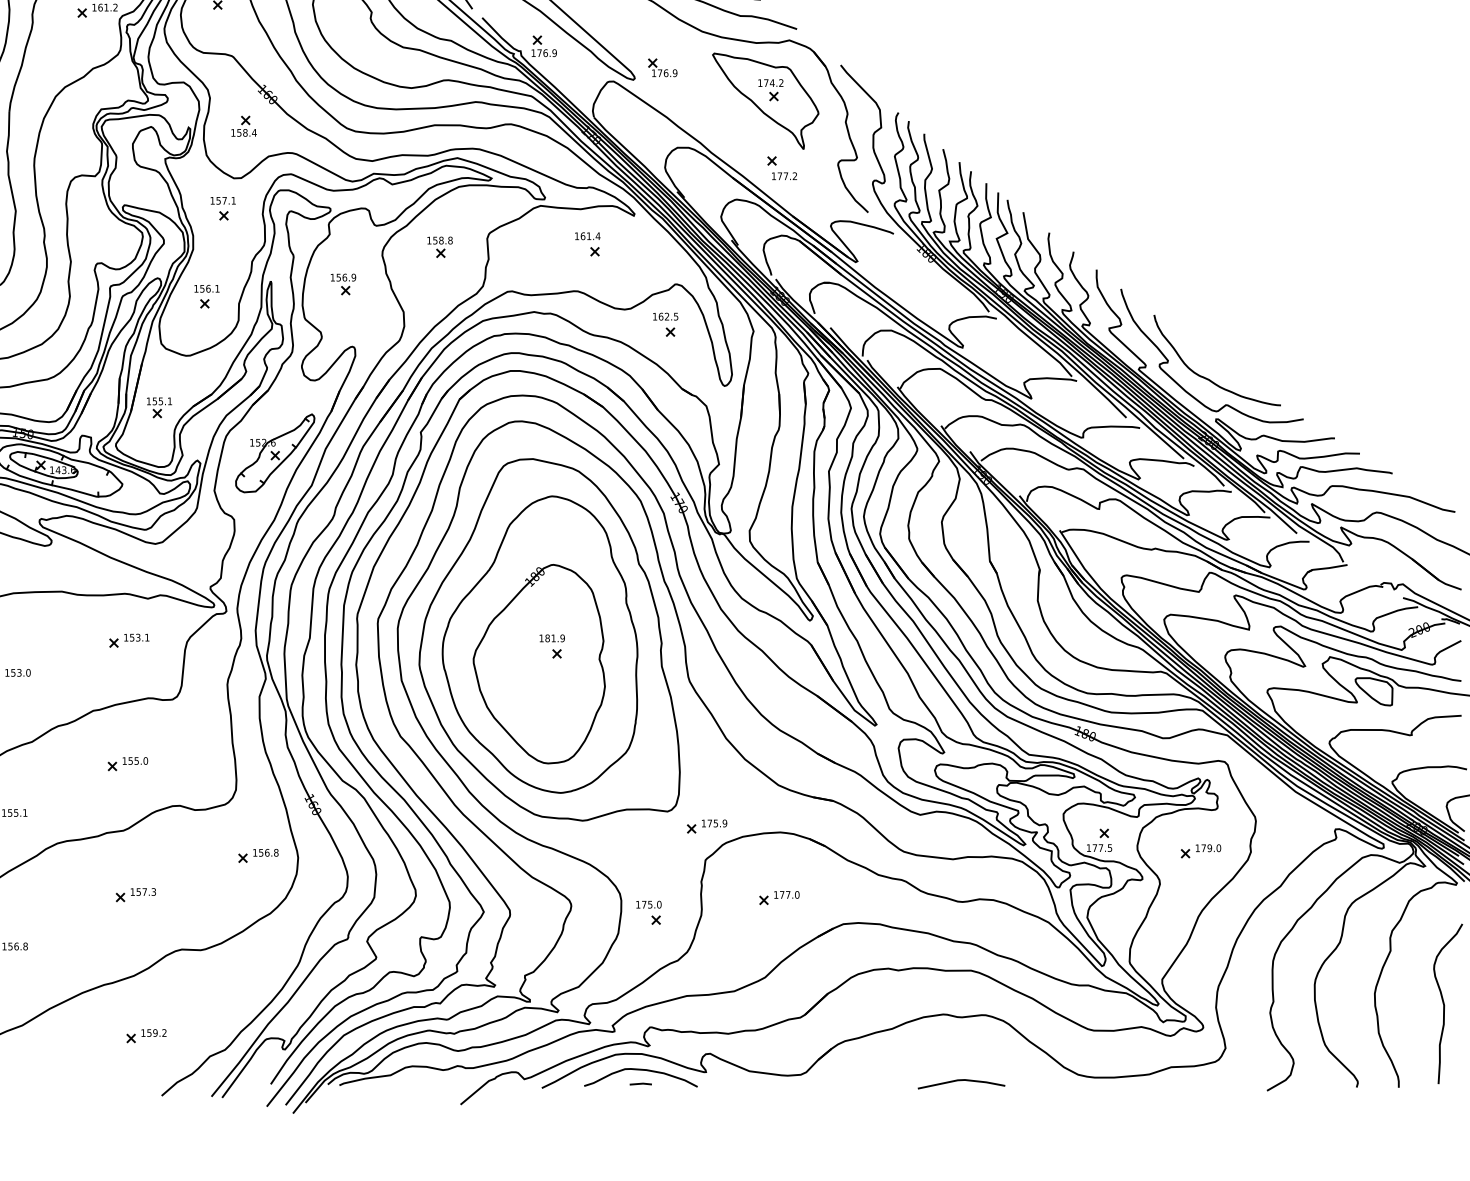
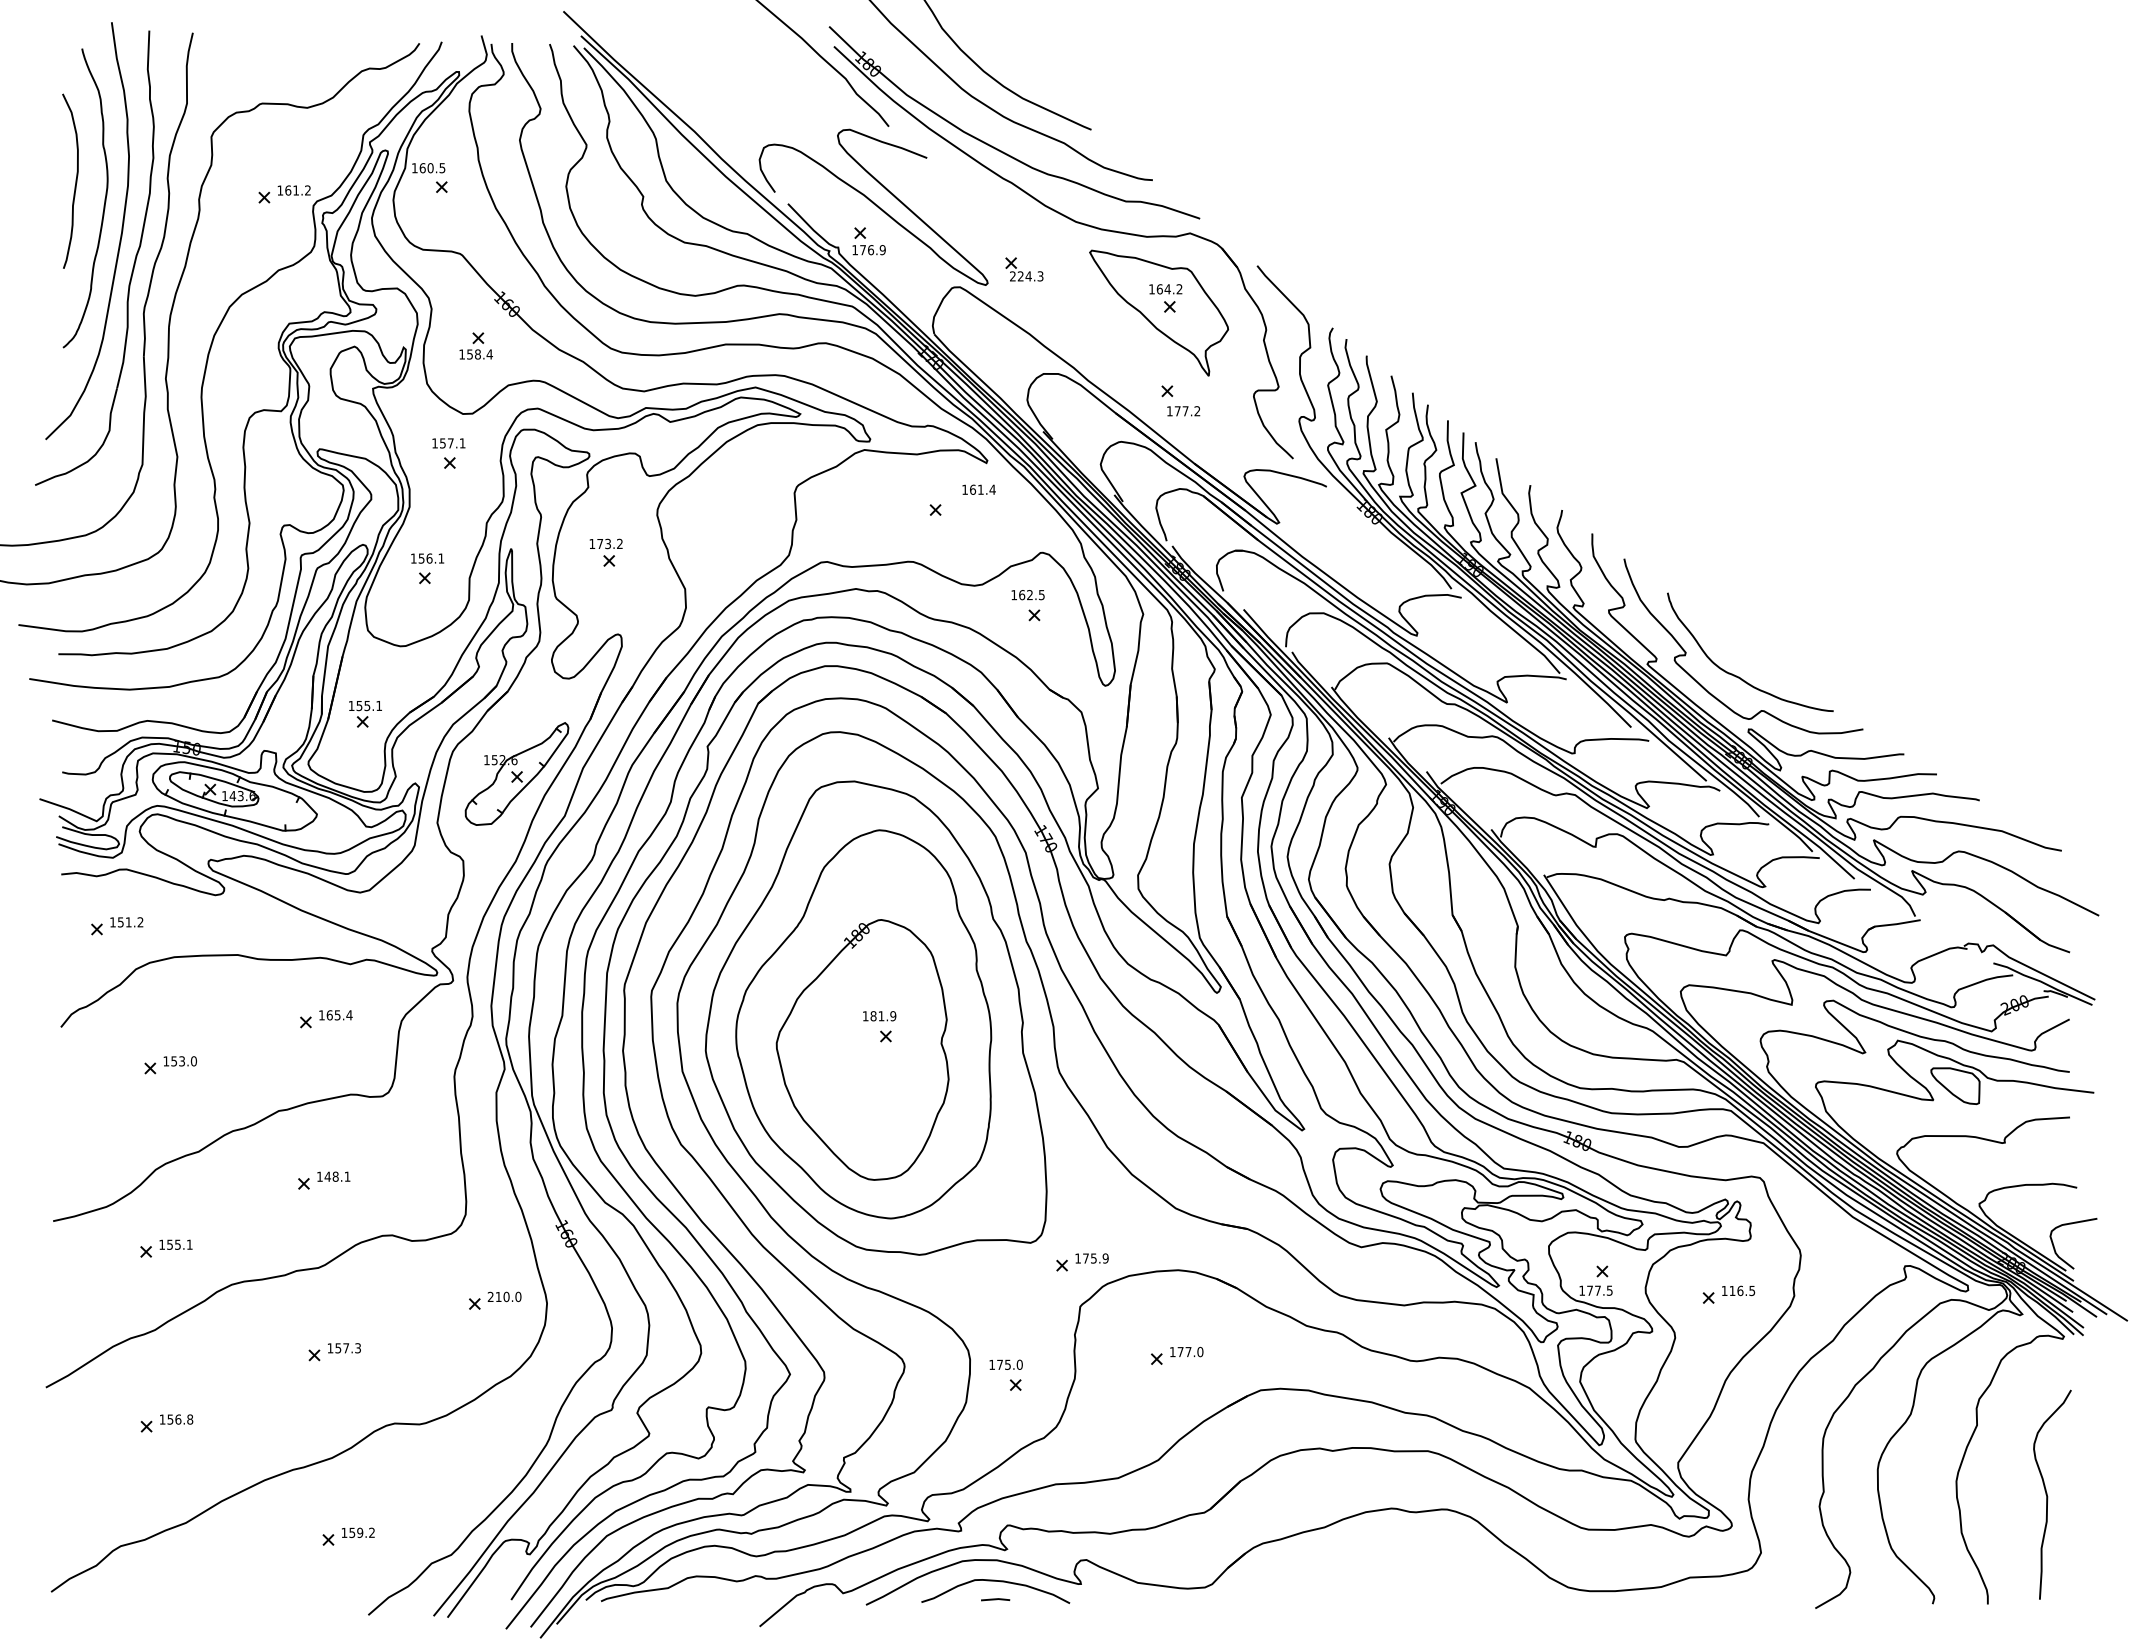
text: (664, 73) -> (1026, 276), 176.9 -> 224.3
text: (766, 83) -> (1159, 289), 174.2 -> 164.2
text: (587, 236) -> (978, 489), moved
part: (439, 246) -> (732, 503), removed
text: (345, 277) -> (609, 543), 156.9 -> 173.2
text: (139, 637) -> (339, 1015), 153.1 -> 165.4
text: (138, 760) -> (337, 1176), 155.0 -> 148.1
text: (1211, 847) -> (1742, 1290), 179.0 -> 116.5
text: (265, 852) -> (504, 1296), 156.8 -> 210.0
line: (961, 1080) -> (1415, 1595), removed

